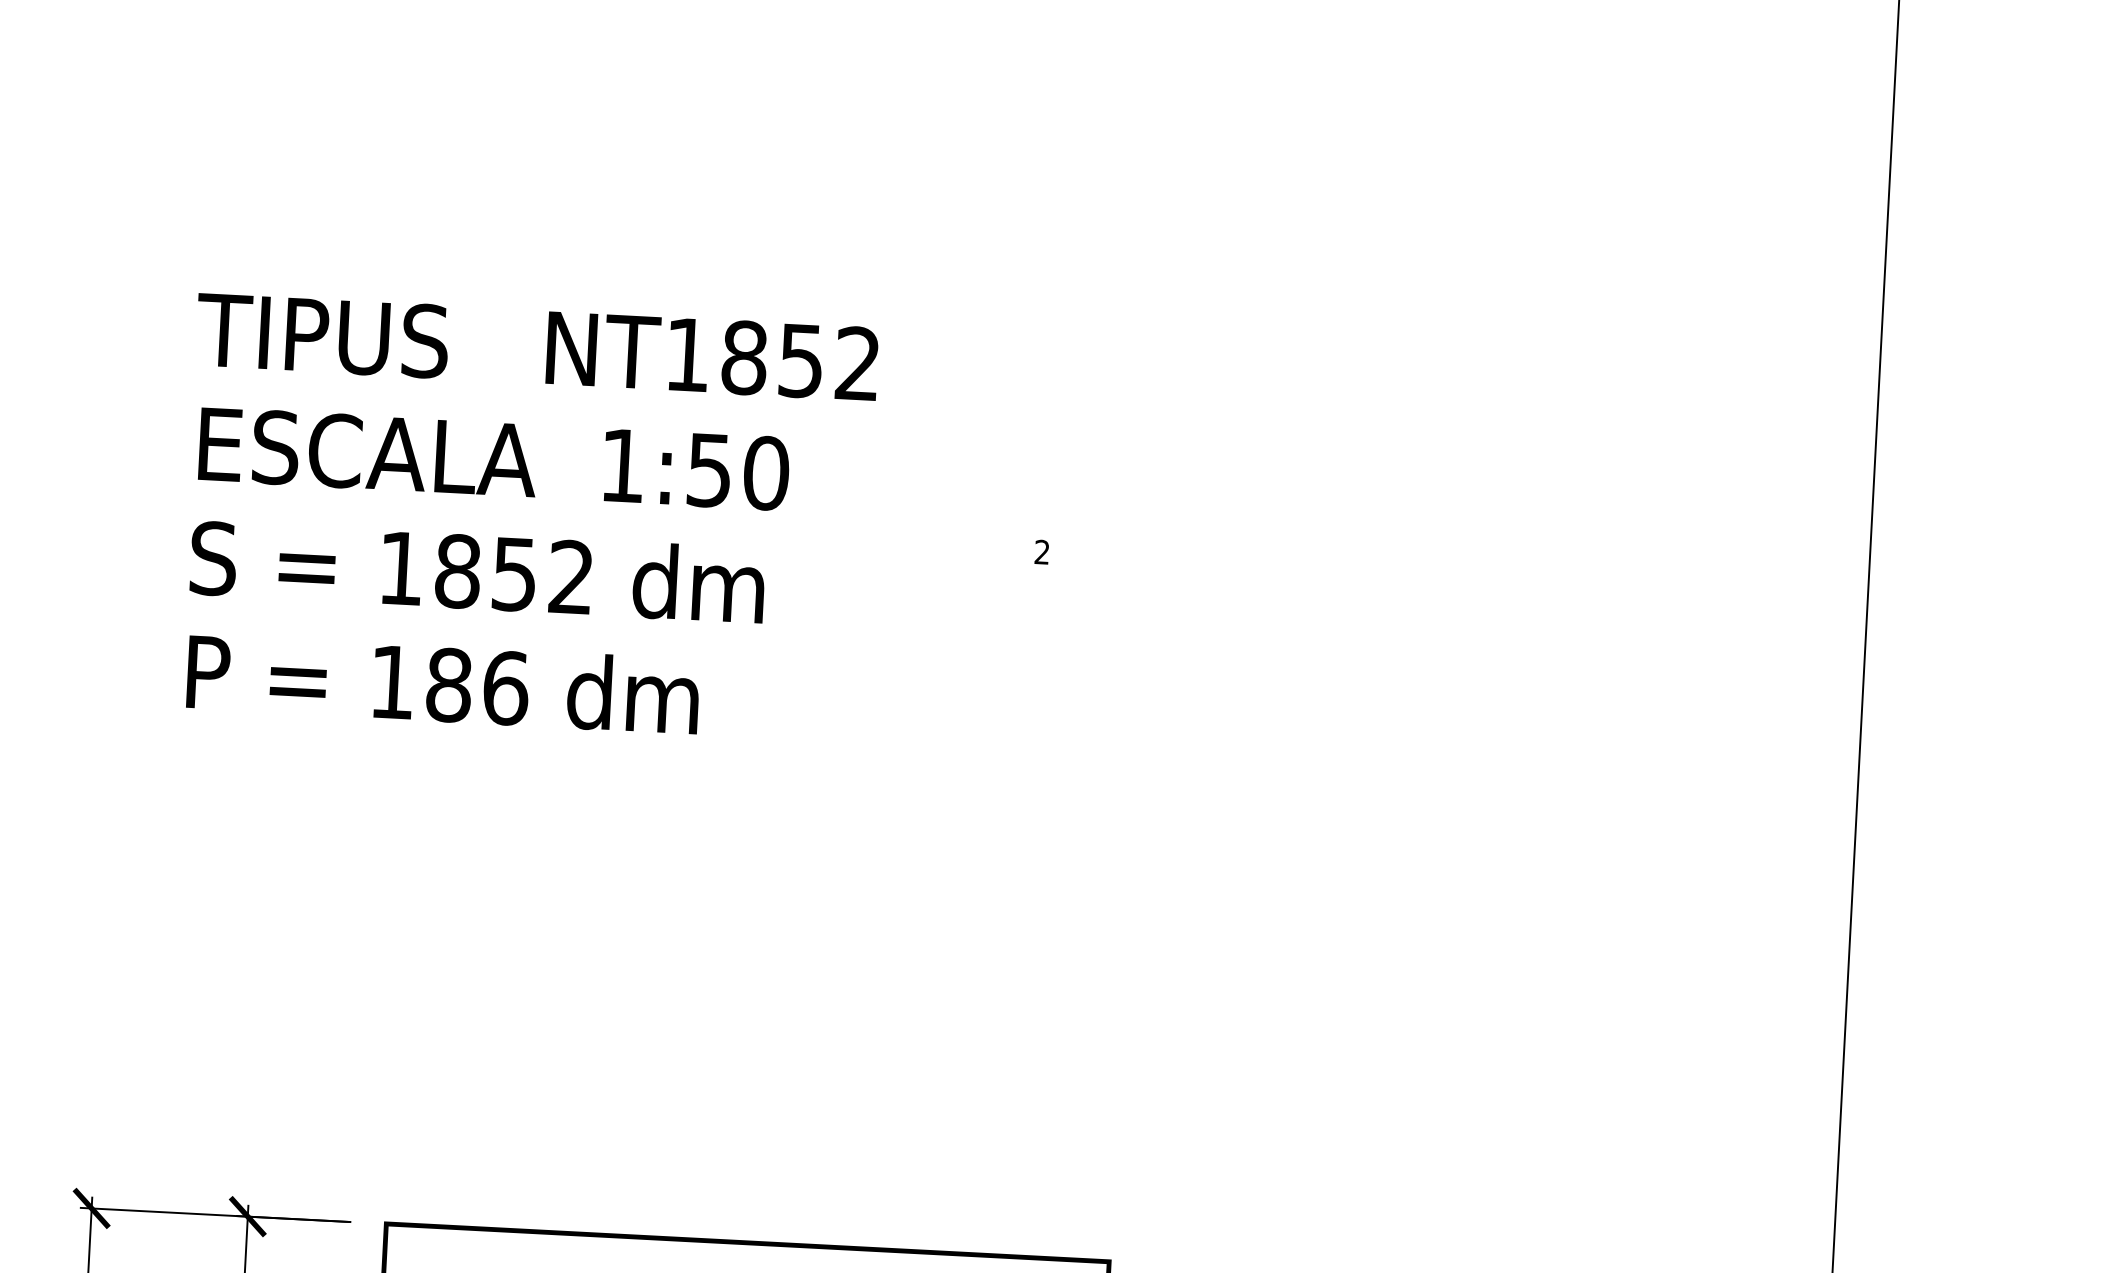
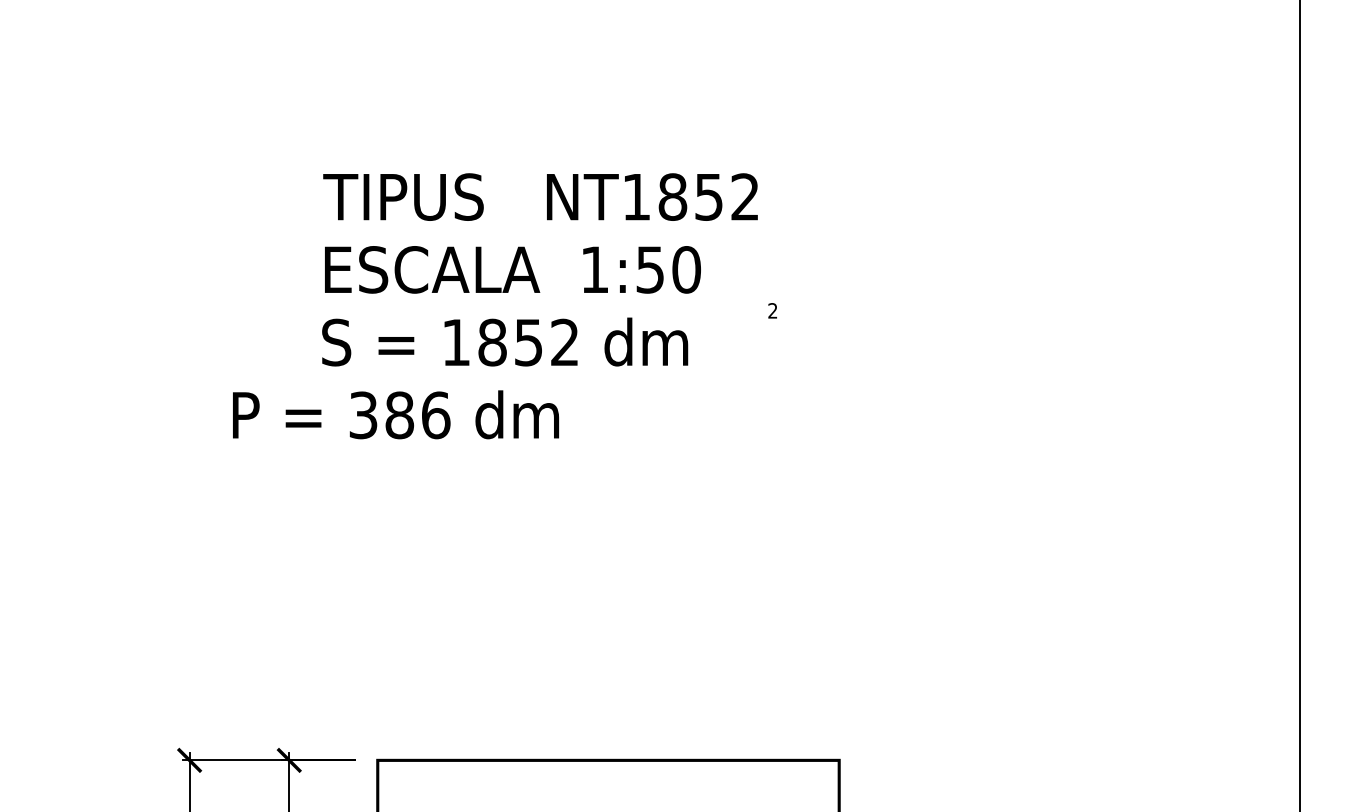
text: (537, 346) -> (540, 196), moved
text: (493, 458) -> (512, 269), moved
text: (478, 570) -> (505, 341), moved
text: (392, 682) -> (363, 415), 186 -> 386

